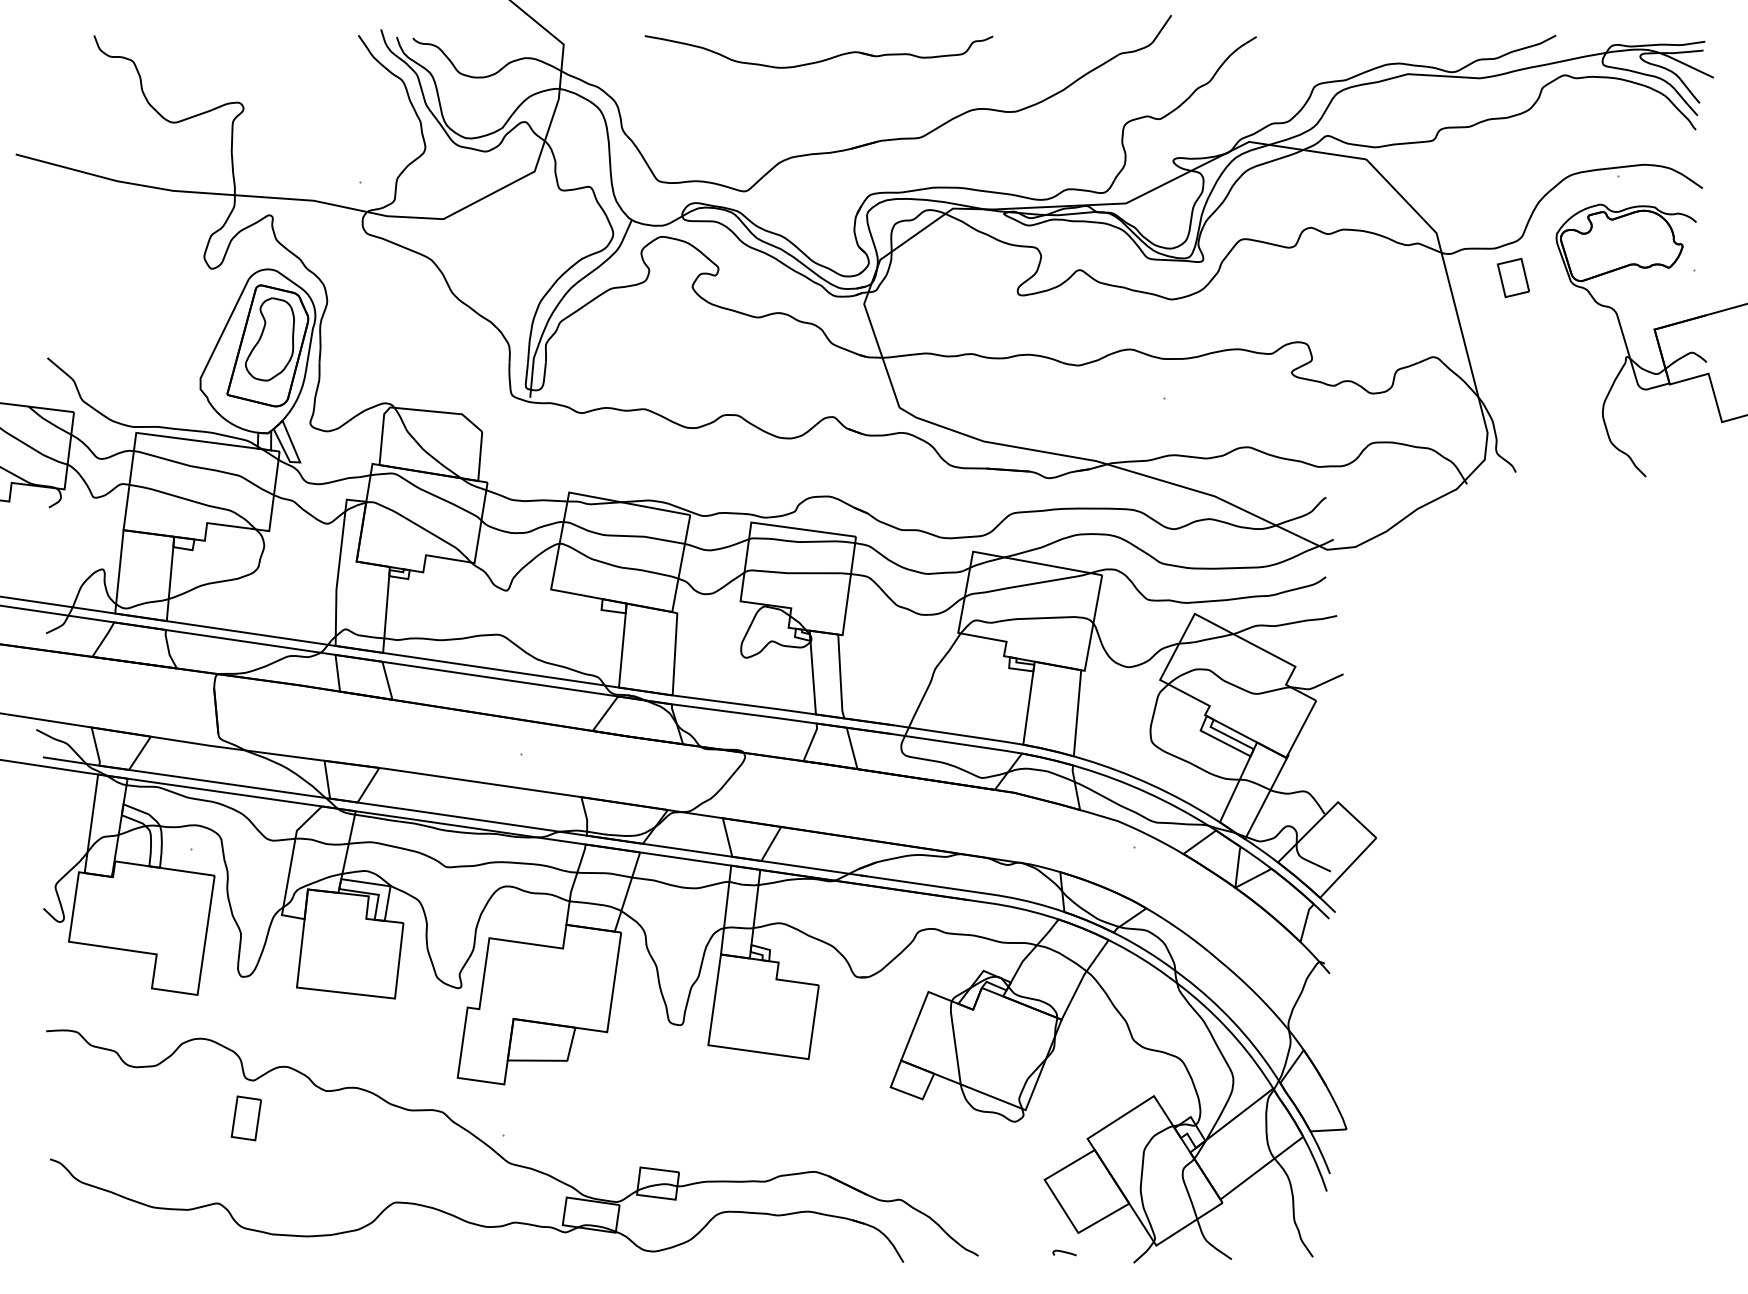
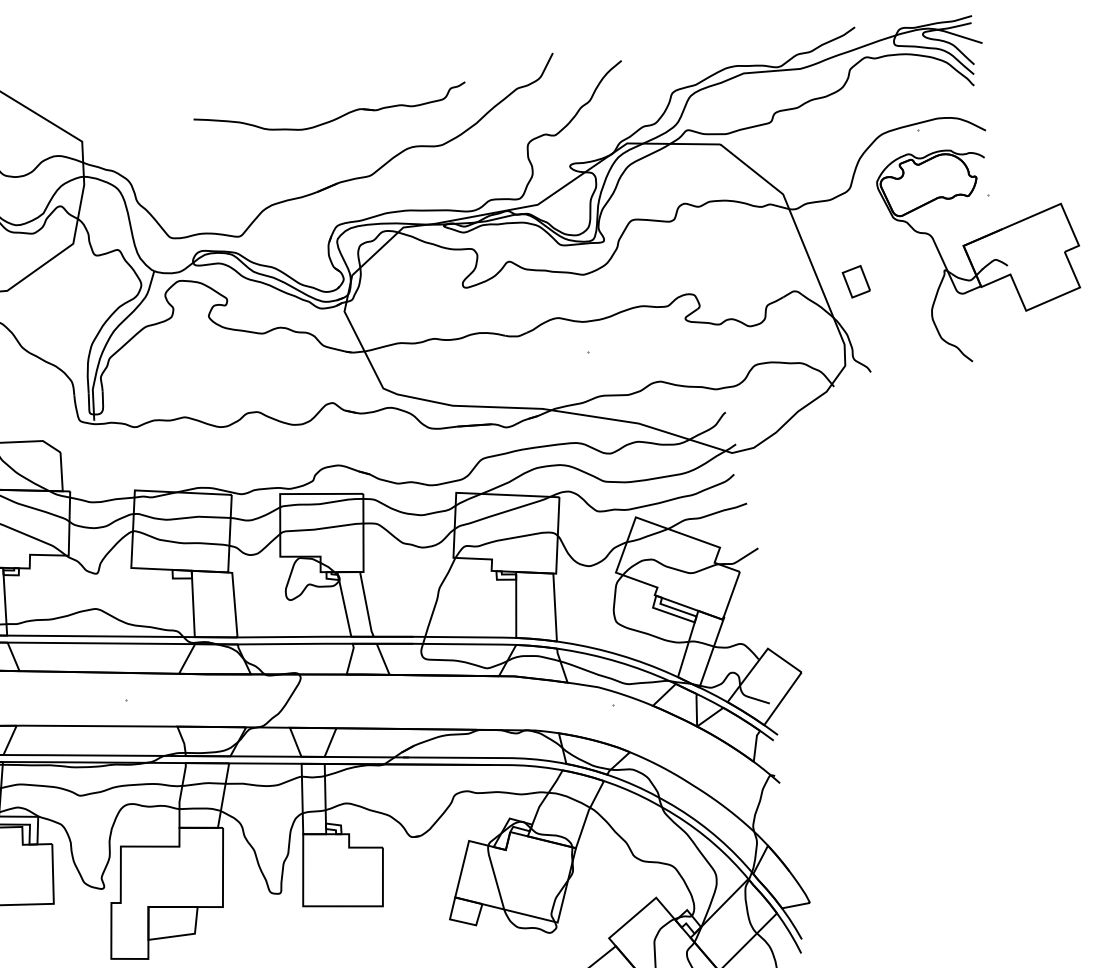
part: (819, 60) -> (332, 119), moved
part: (1513, 277) -> (856, 281), moved

